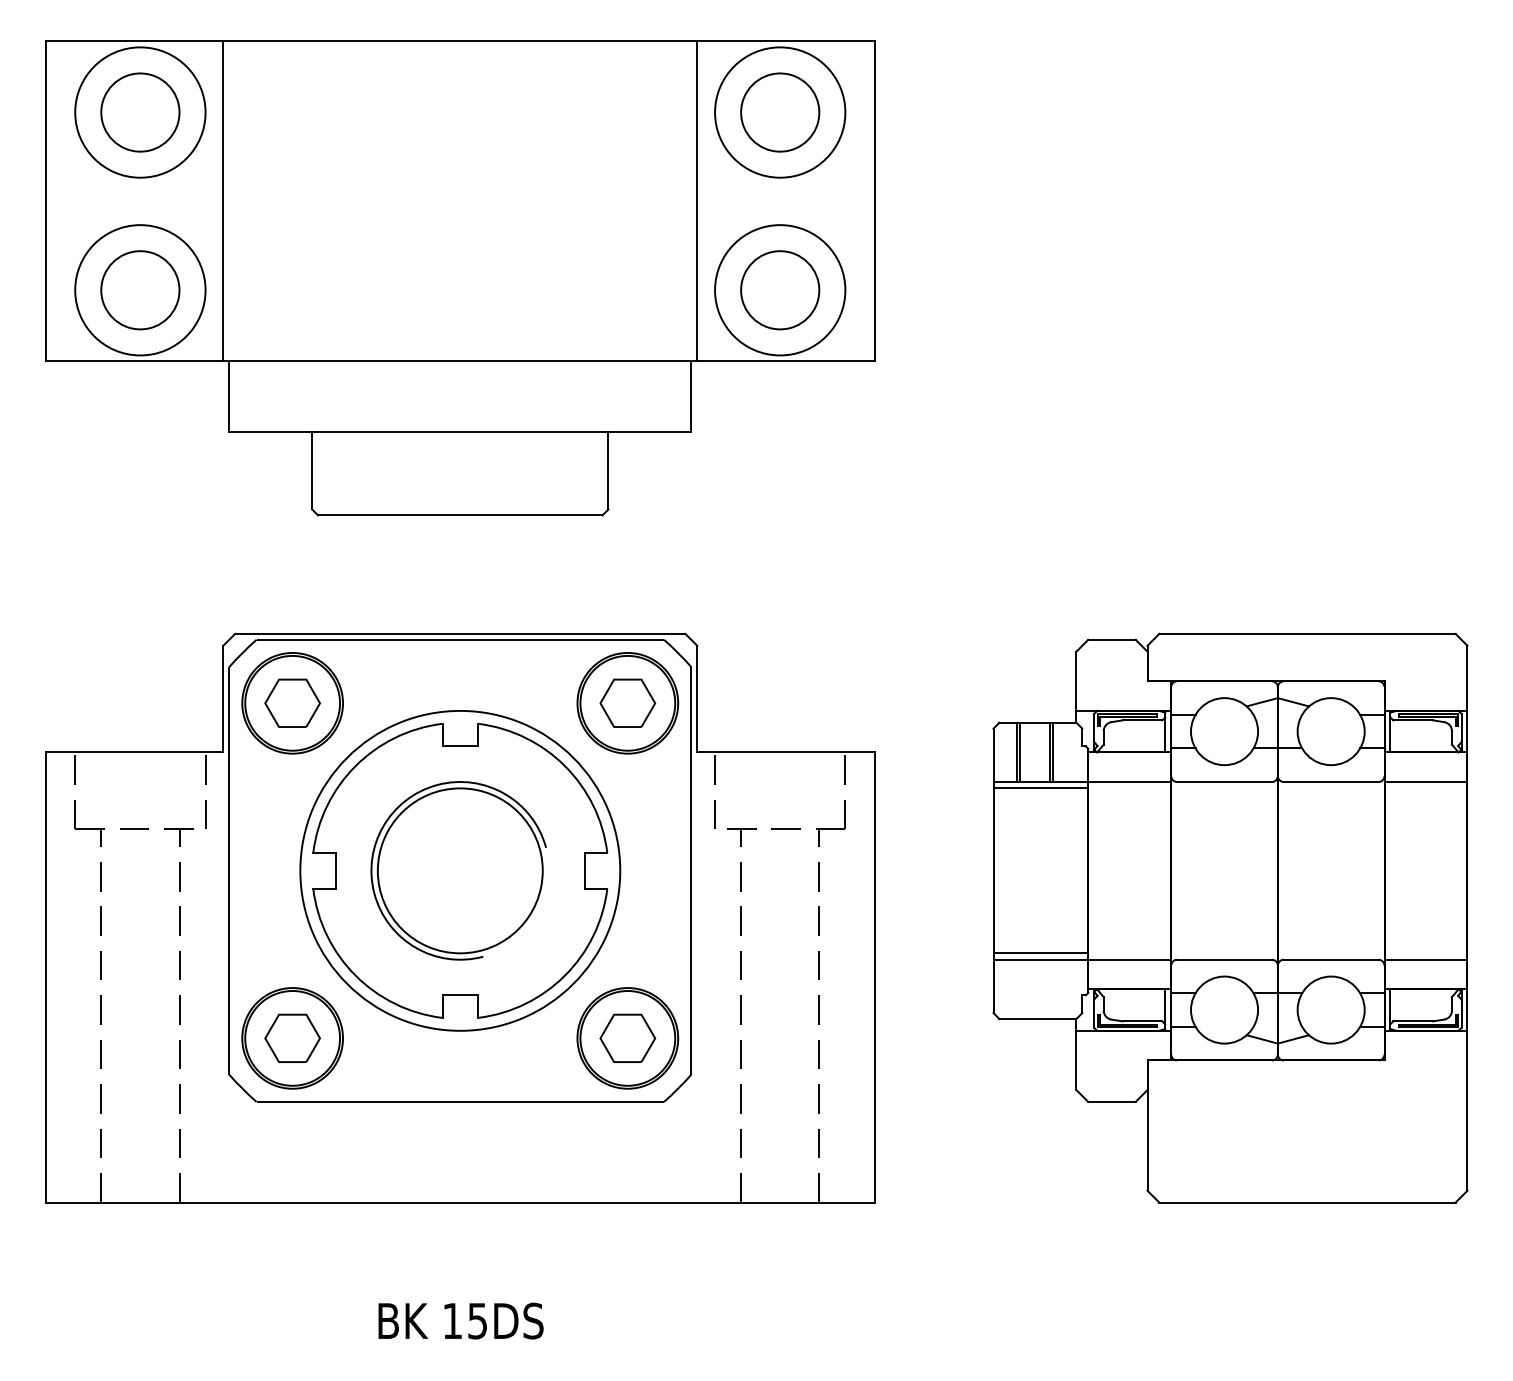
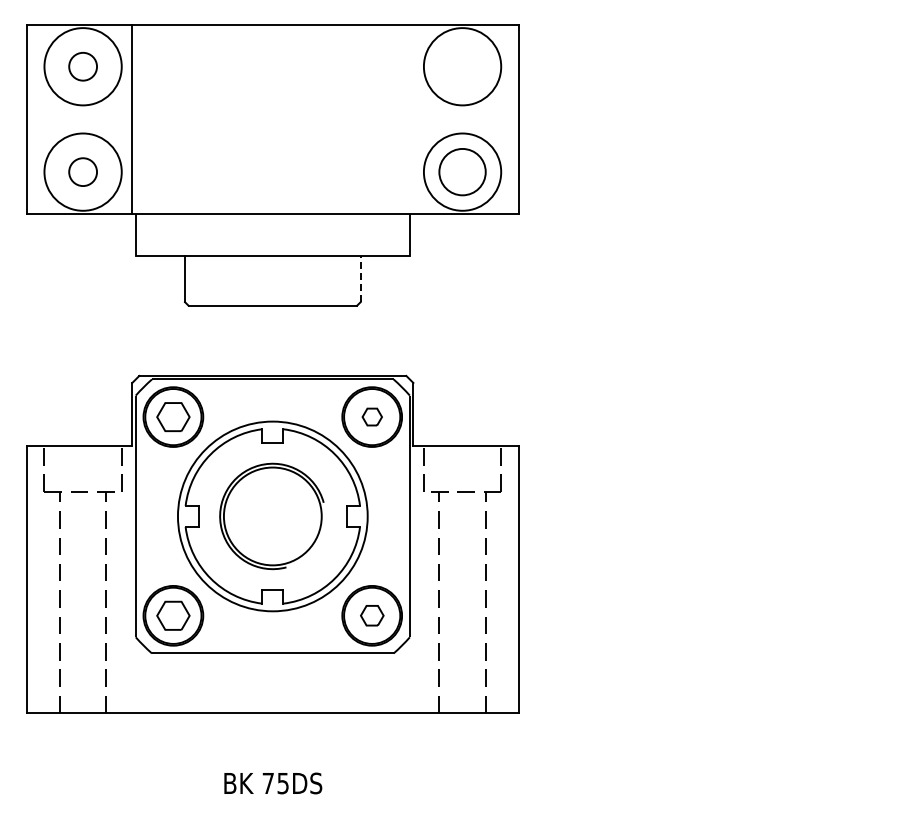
circle: (139, 112) -> (82, 66), size x0.6
circle: (780, 112) -> (462, 66), removed
line: (697, 201) -> (413, 119), removed
circle: (139, 289) -> (82, 171), size x0.6
line: (608, 471) -> (360, 279), solid -> dashed
part: (628, 702) -> (372, 416), size x0.6
part: (1230, 918) -> (729, 544), removed
part: (628, 1037) -> (372, 615), size x0.7
text: (451, 1321) -> (267, 783), 15DS -> 75DS

